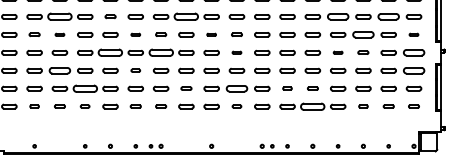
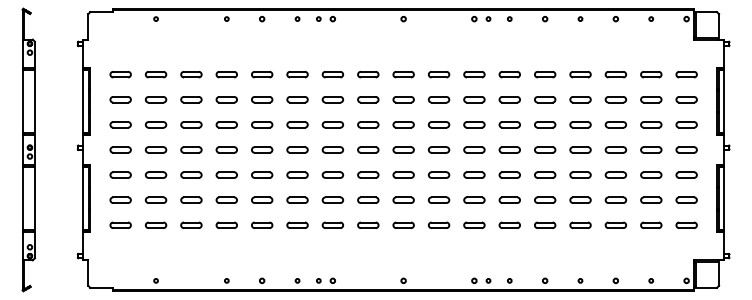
part: (59, 16) -> (191, 99), size x0.62
part: (110, 16) -> (262, 99), size x1.43
part: (186, 16) -> (368, 99), size x0.62
part: (338, 16) -> (580, 99), size x0.71
part: (388, 16) -> (651, 99), size x0.71
part: (34, 34) -> (155, 124), size x1.43
part: (59, 34) -> (191, 124), size x1.67
part: (135, 34) -> (297, 124), size x1.67
part: (160, 34) -> (332, 124), size x1.43
part: (211, 34) -> (403, 124), size x1.67
part: (236, 34) -> (438, 124), size x1.43
part: (363, 34) -> (615, 124), size x0.71
part: (413, 34) -> (686, 124), size x1.67
part: (110, 52) -> (262, 149), size x0.62
part: (160, 52) -> (332, 149), size x0.62
part: (236, 52) -> (438, 149), size x1.67
part: (338, 52) -> (580, 149), size x1.67
part: (363, 52) -> (615, 149), size x1.43
part: (413, 52) -> (686, 149), size x0.71
part: (59, 70) -> (191, 174), size x0.71
part: (135, 70) -> (297, 174), size x1.67
part: (413, 70) -> (686, 174), size x0.71
part: (85, 88) -> (226, 199), size x0.62
part: (186, 88) -> (368, 199), size x1.43
part: (236, 88) -> (438, 199), size x0.71
part: (287, 88) -> (509, 199), size x1.67
part: (313, 88) -> (545, 199), size x1.43
part: (34, 106) -> (155, 224), size x1.67
part: (59, 106) -> (191, 224), size x1.43
part: (85, 106) -> (226, 224), size x1.67
part: (135, 106) -> (297, 224), size x1.43
part: (160, 106) -> (332, 224), size x1.43
part: (236, 106) -> (438, 224), size x1.67
part: (313, 106) -> (545, 224), size x0.62
part: (363, 106) -> (615, 224), size x1.67
part: (388, 106) -> (651, 224), size x1.43
part: (413, 106) -> (686, 224), size x1.43

